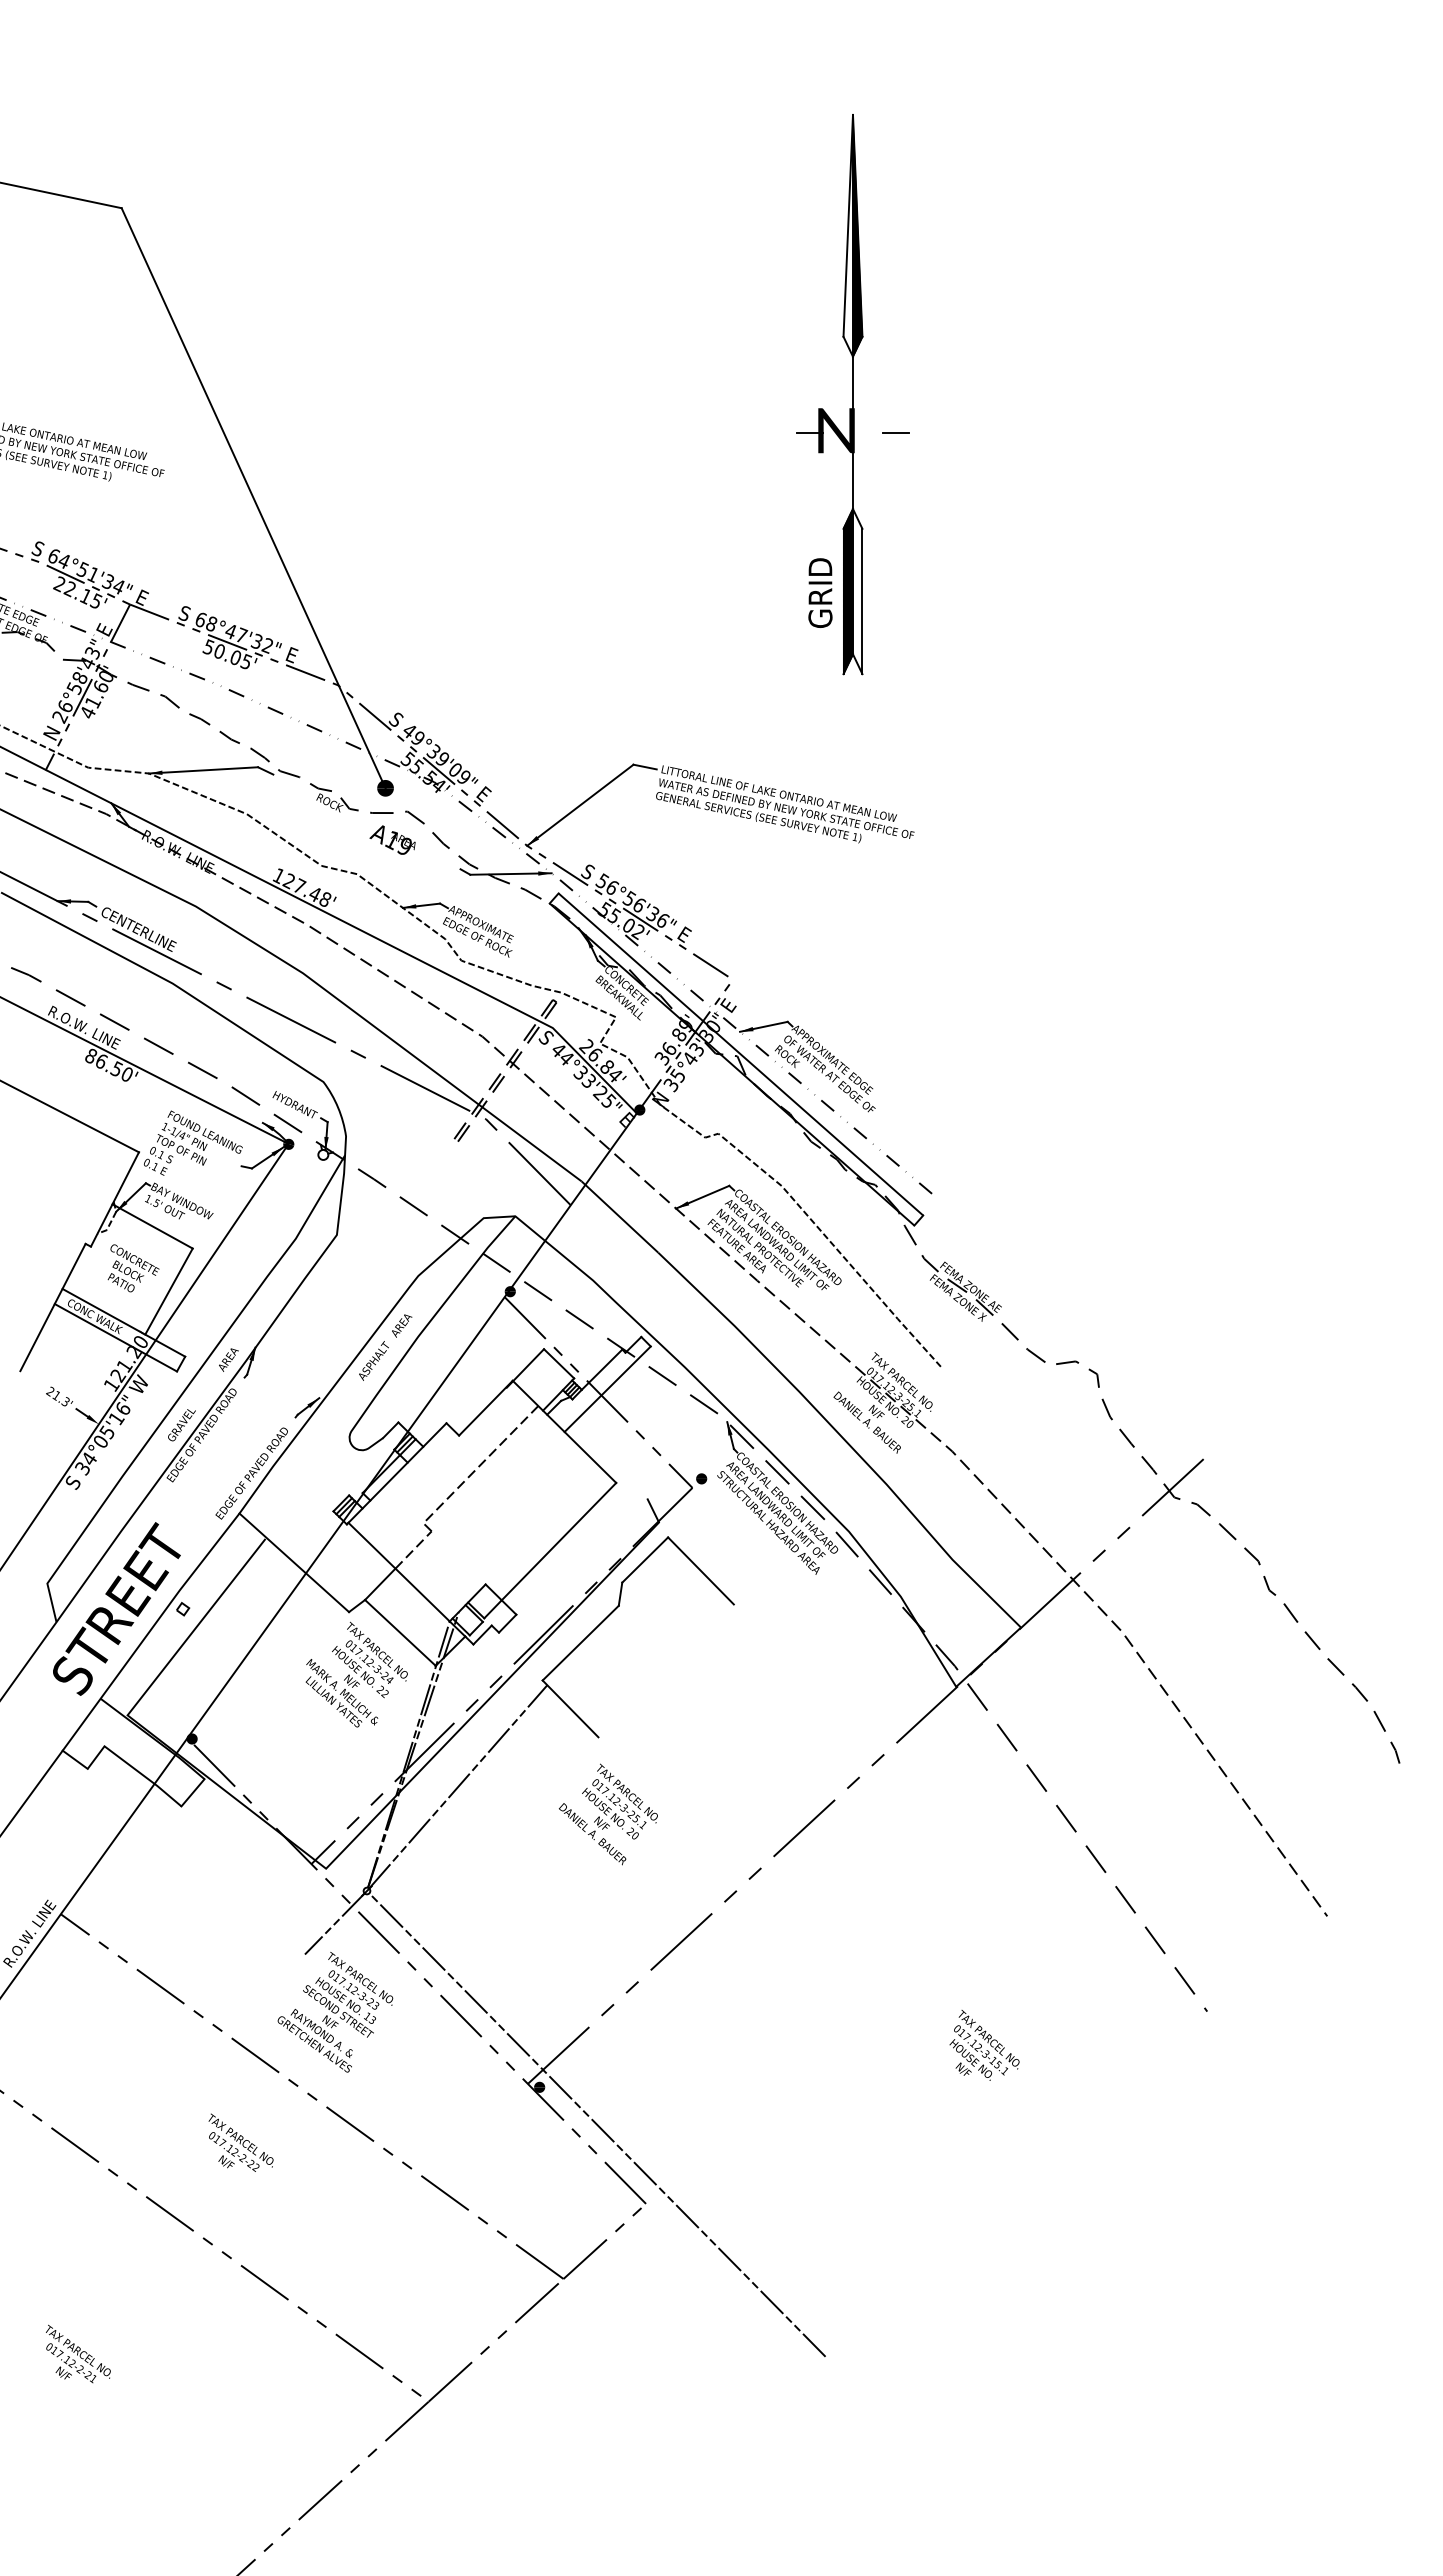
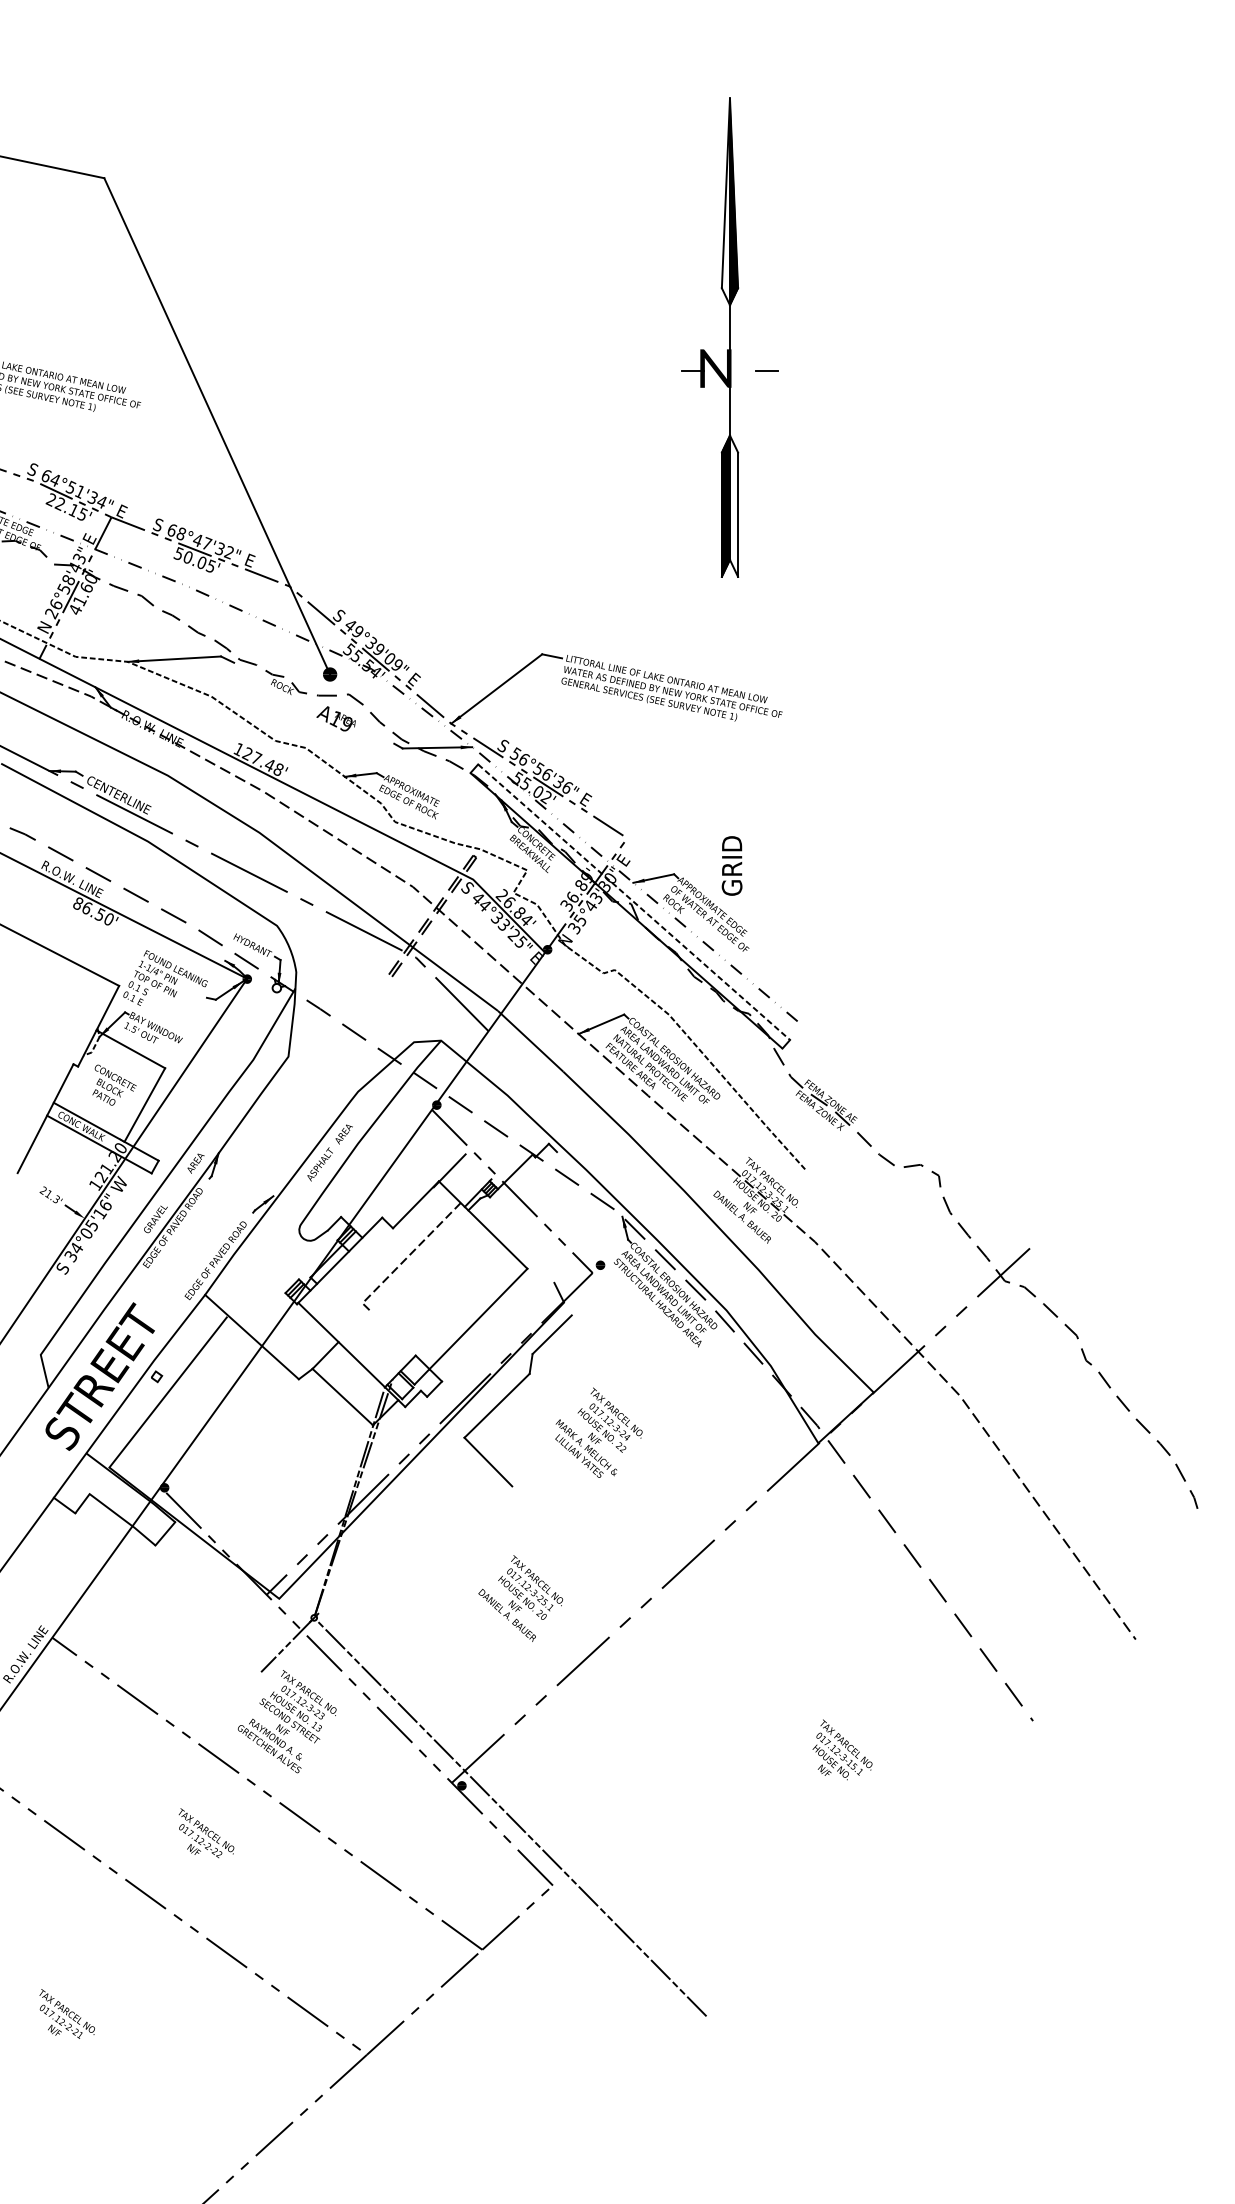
text: (820, 592) -> (732, 865), moved
line: (741, 1054) -> (634, 902), solid -> dashed
line: (559, 1363) -> (478, 1166), removed
line: (607, 1389) -> (519, 1188), removed
line: (413, 1549) -> (354, 1325), removed
line: (700, 1570) -> (599, 1343), removed
text: (356, 1674) -> (598, 1432), moved
line: (458, 1786) -> (392, 1528), removed
text: (607, 1814) -> (519, 1598), moved

